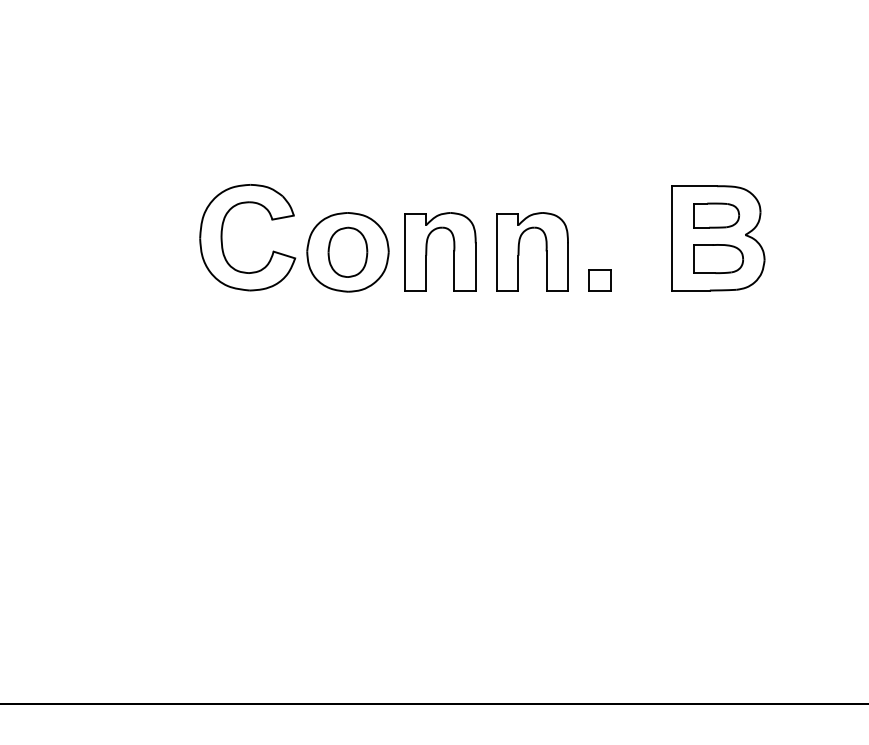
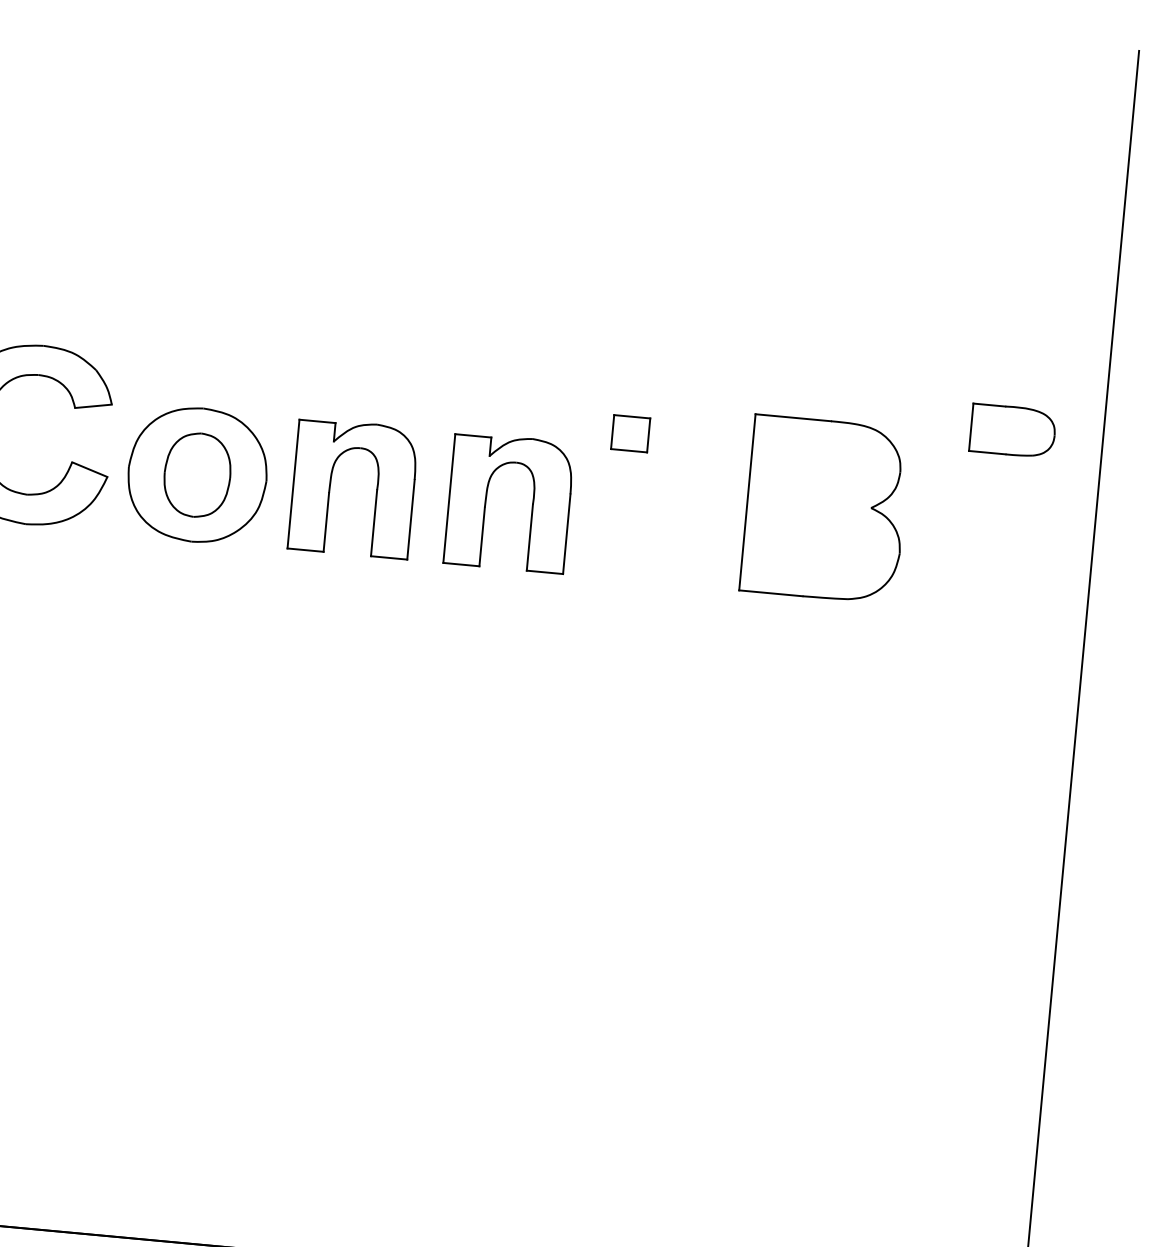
part: (716, 215) -> (825, 470), removed
part: (718, 258) -> (1013, 430), moved
part: (599, 280) -> (629, 433), moved

